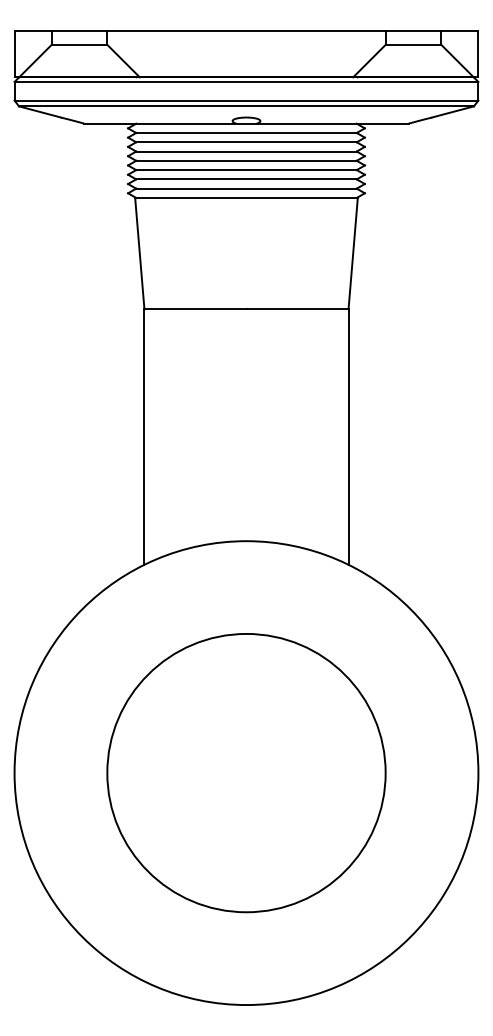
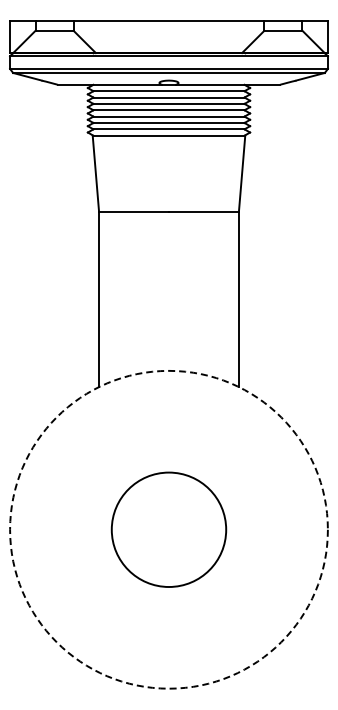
circle: (245, 772) -> (168, 529), size x0.6
circle: (245, 772) -> (168, 529), solid -> dashed

